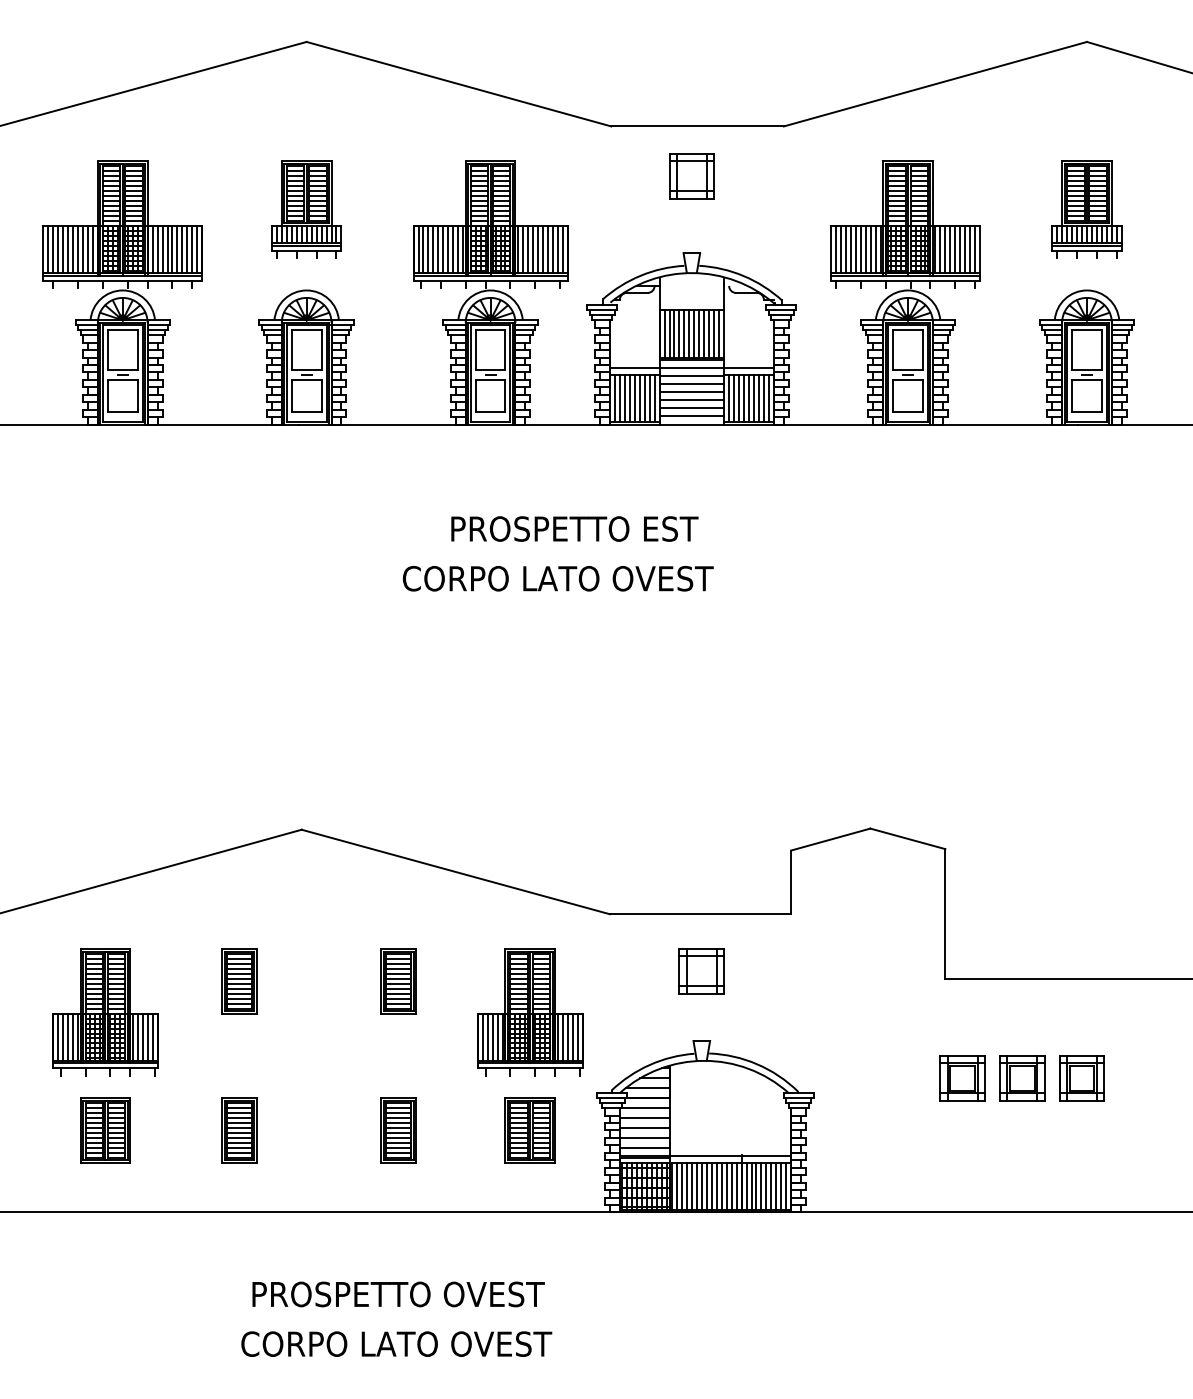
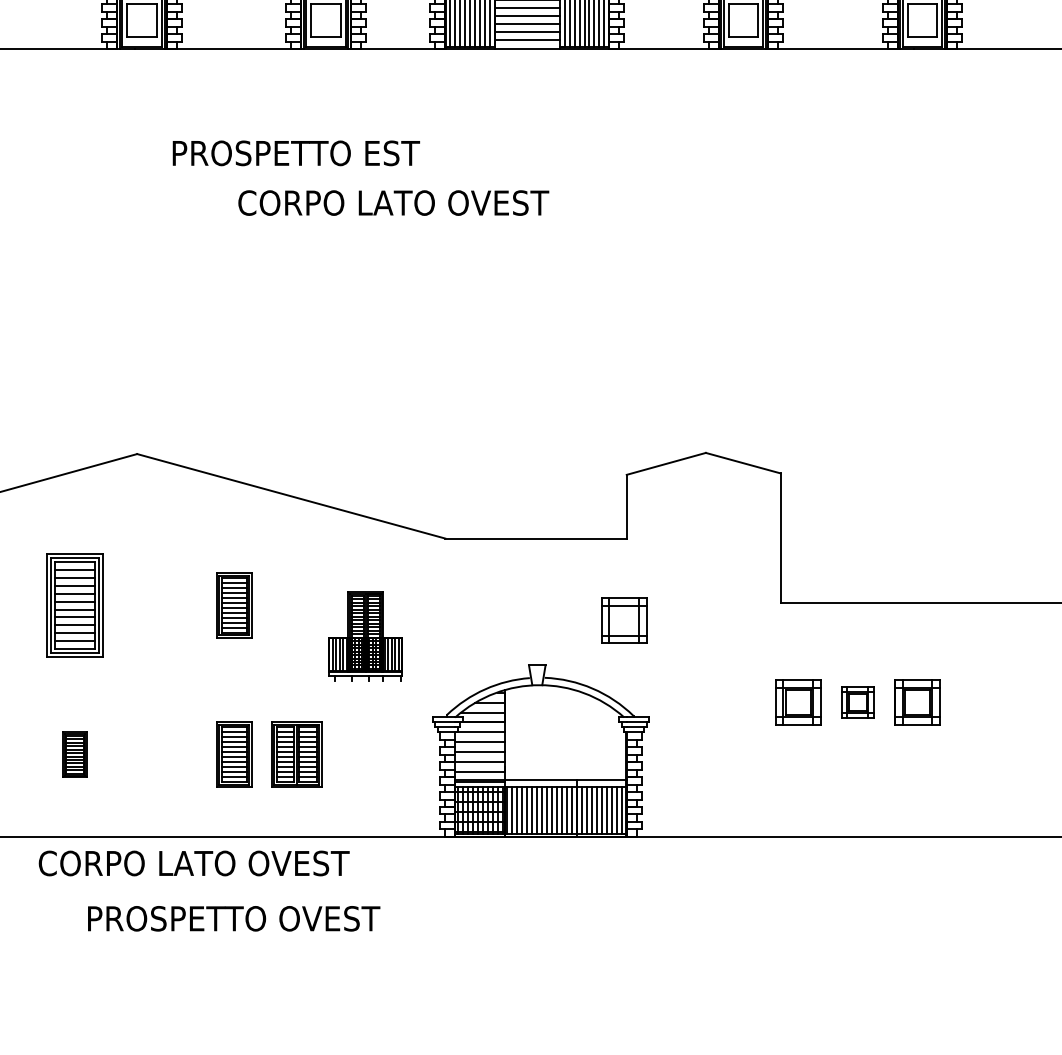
text: (574, 528) -> (295, 152), moved
part: (701, 971) -> (623, 620), moved
part: (239, 981) -> (74, 605), size x1.6
part: (530, 1012) -> (365, 636), size x0.7
part: (1022, 1078) -> (857, 702), size x0.7
part: (239, 1130) -> (74, 754), size x0.7
part: (529, 1130) -> (295, 754), moved
text: (396, 1343) -> (193, 862), moved

